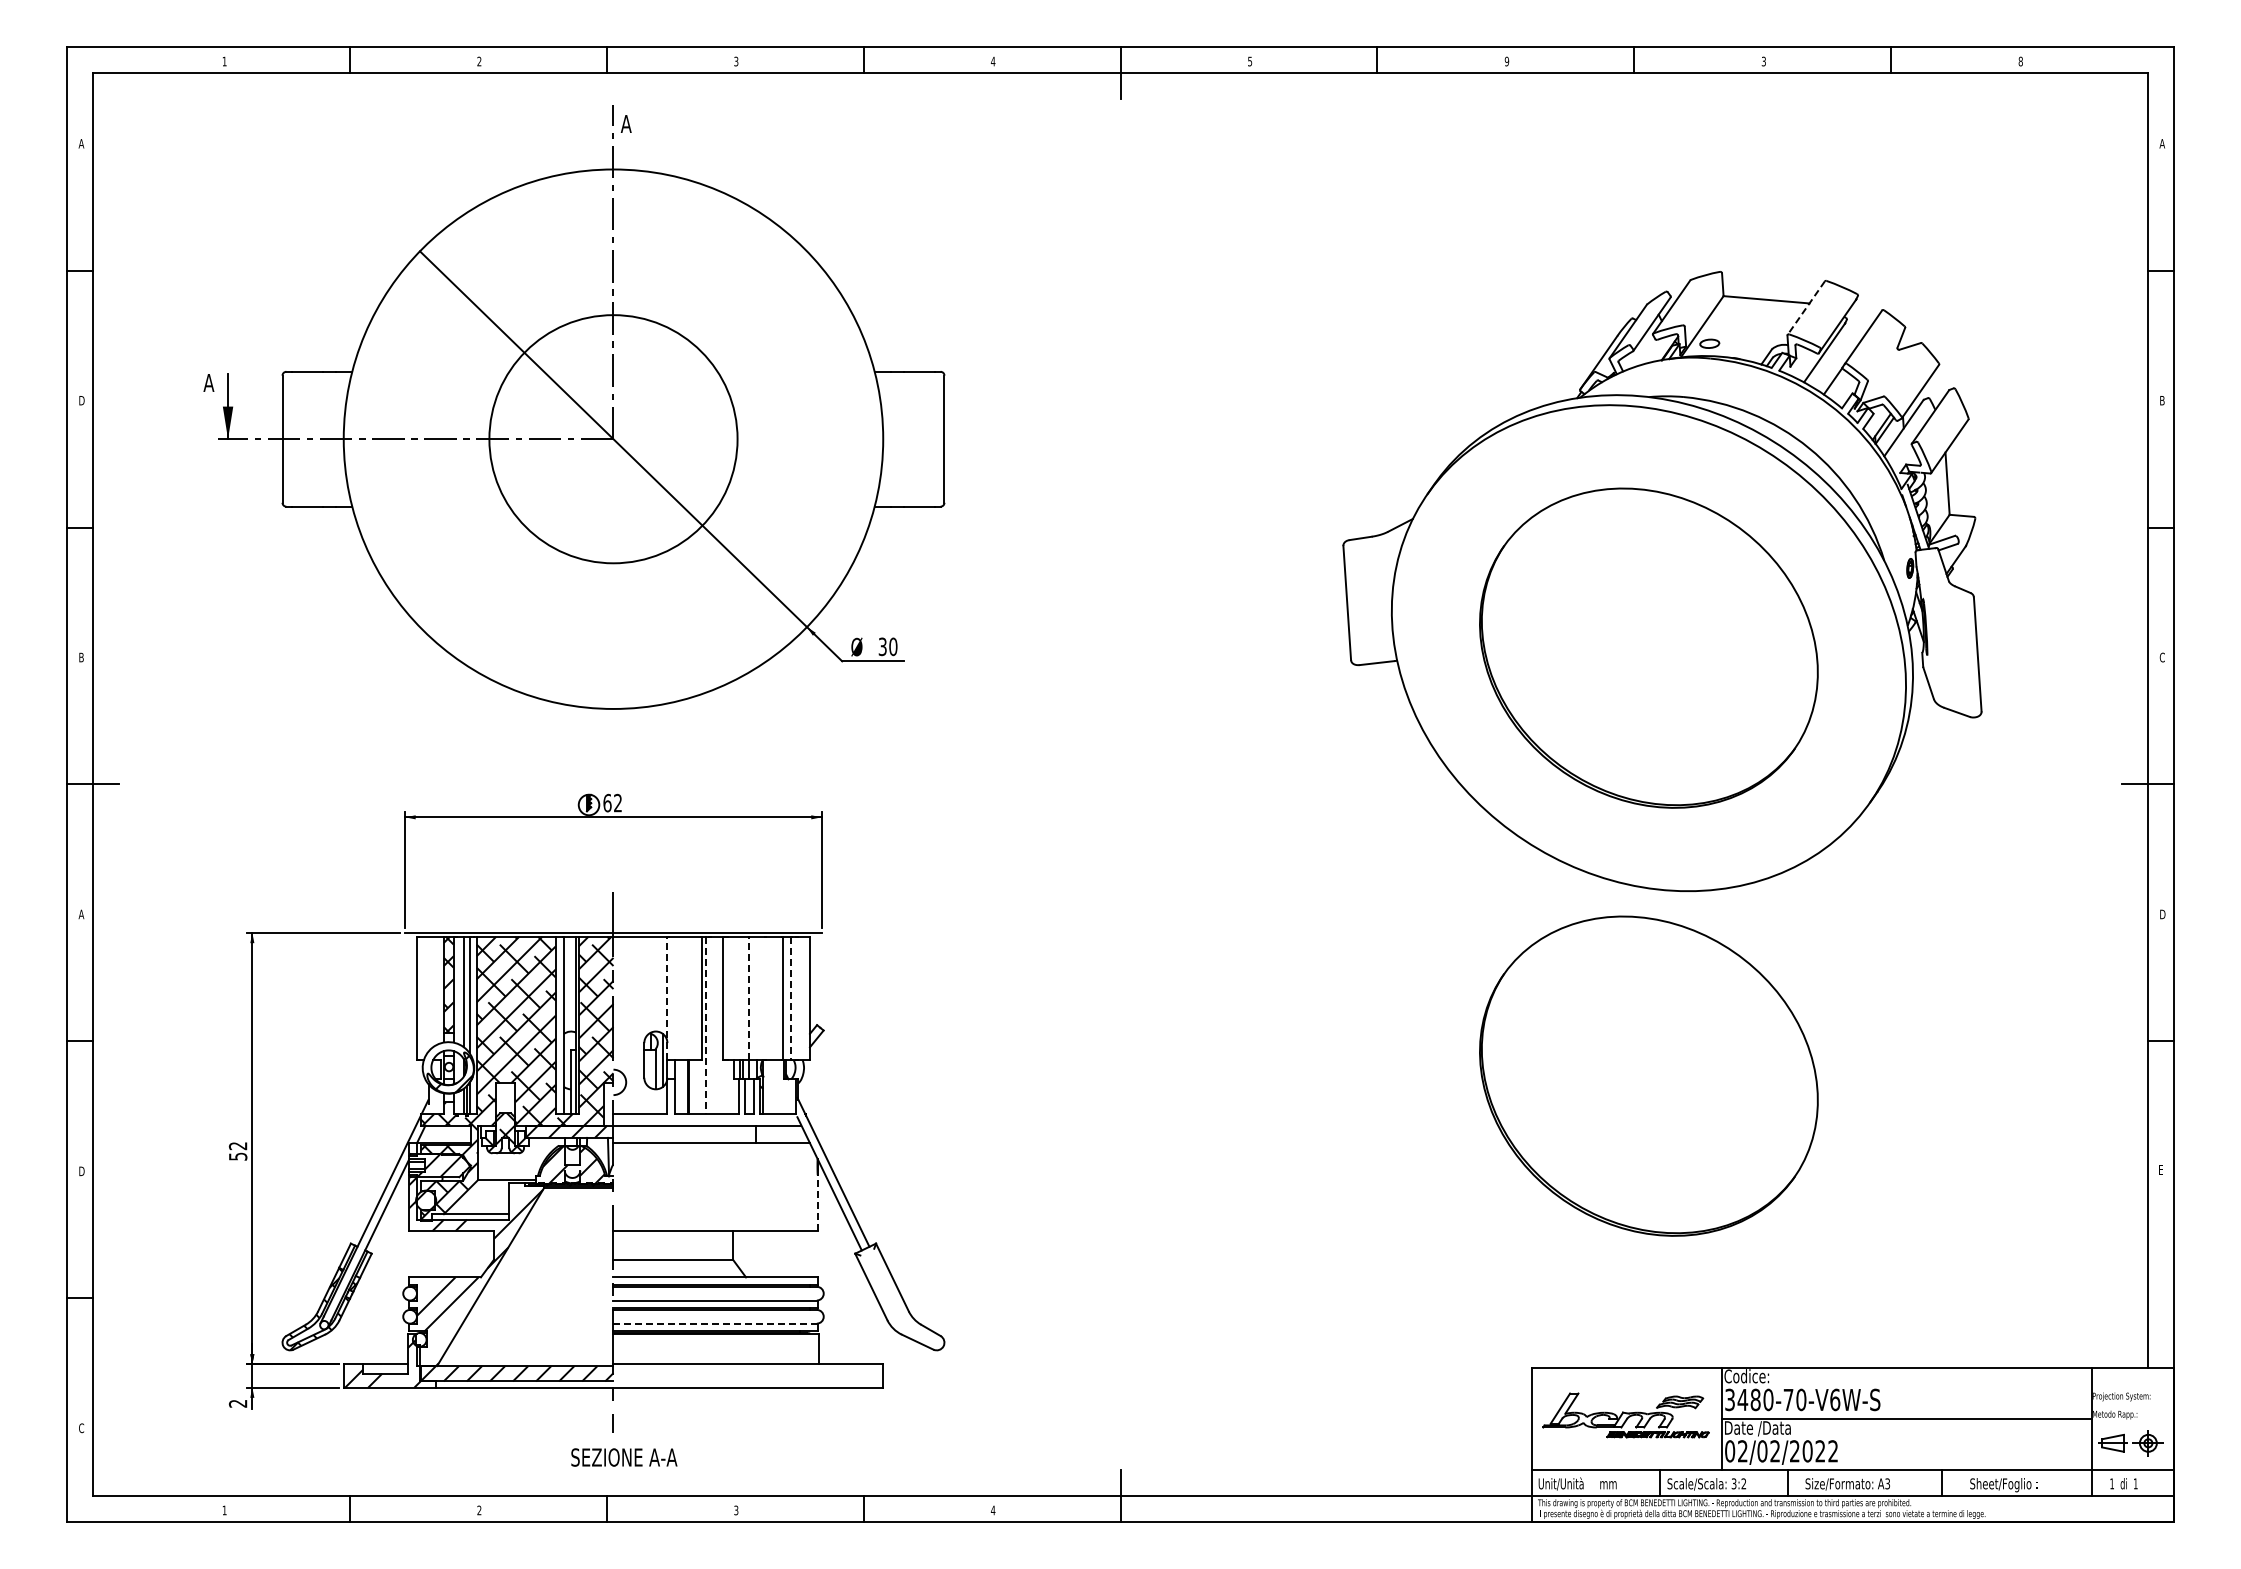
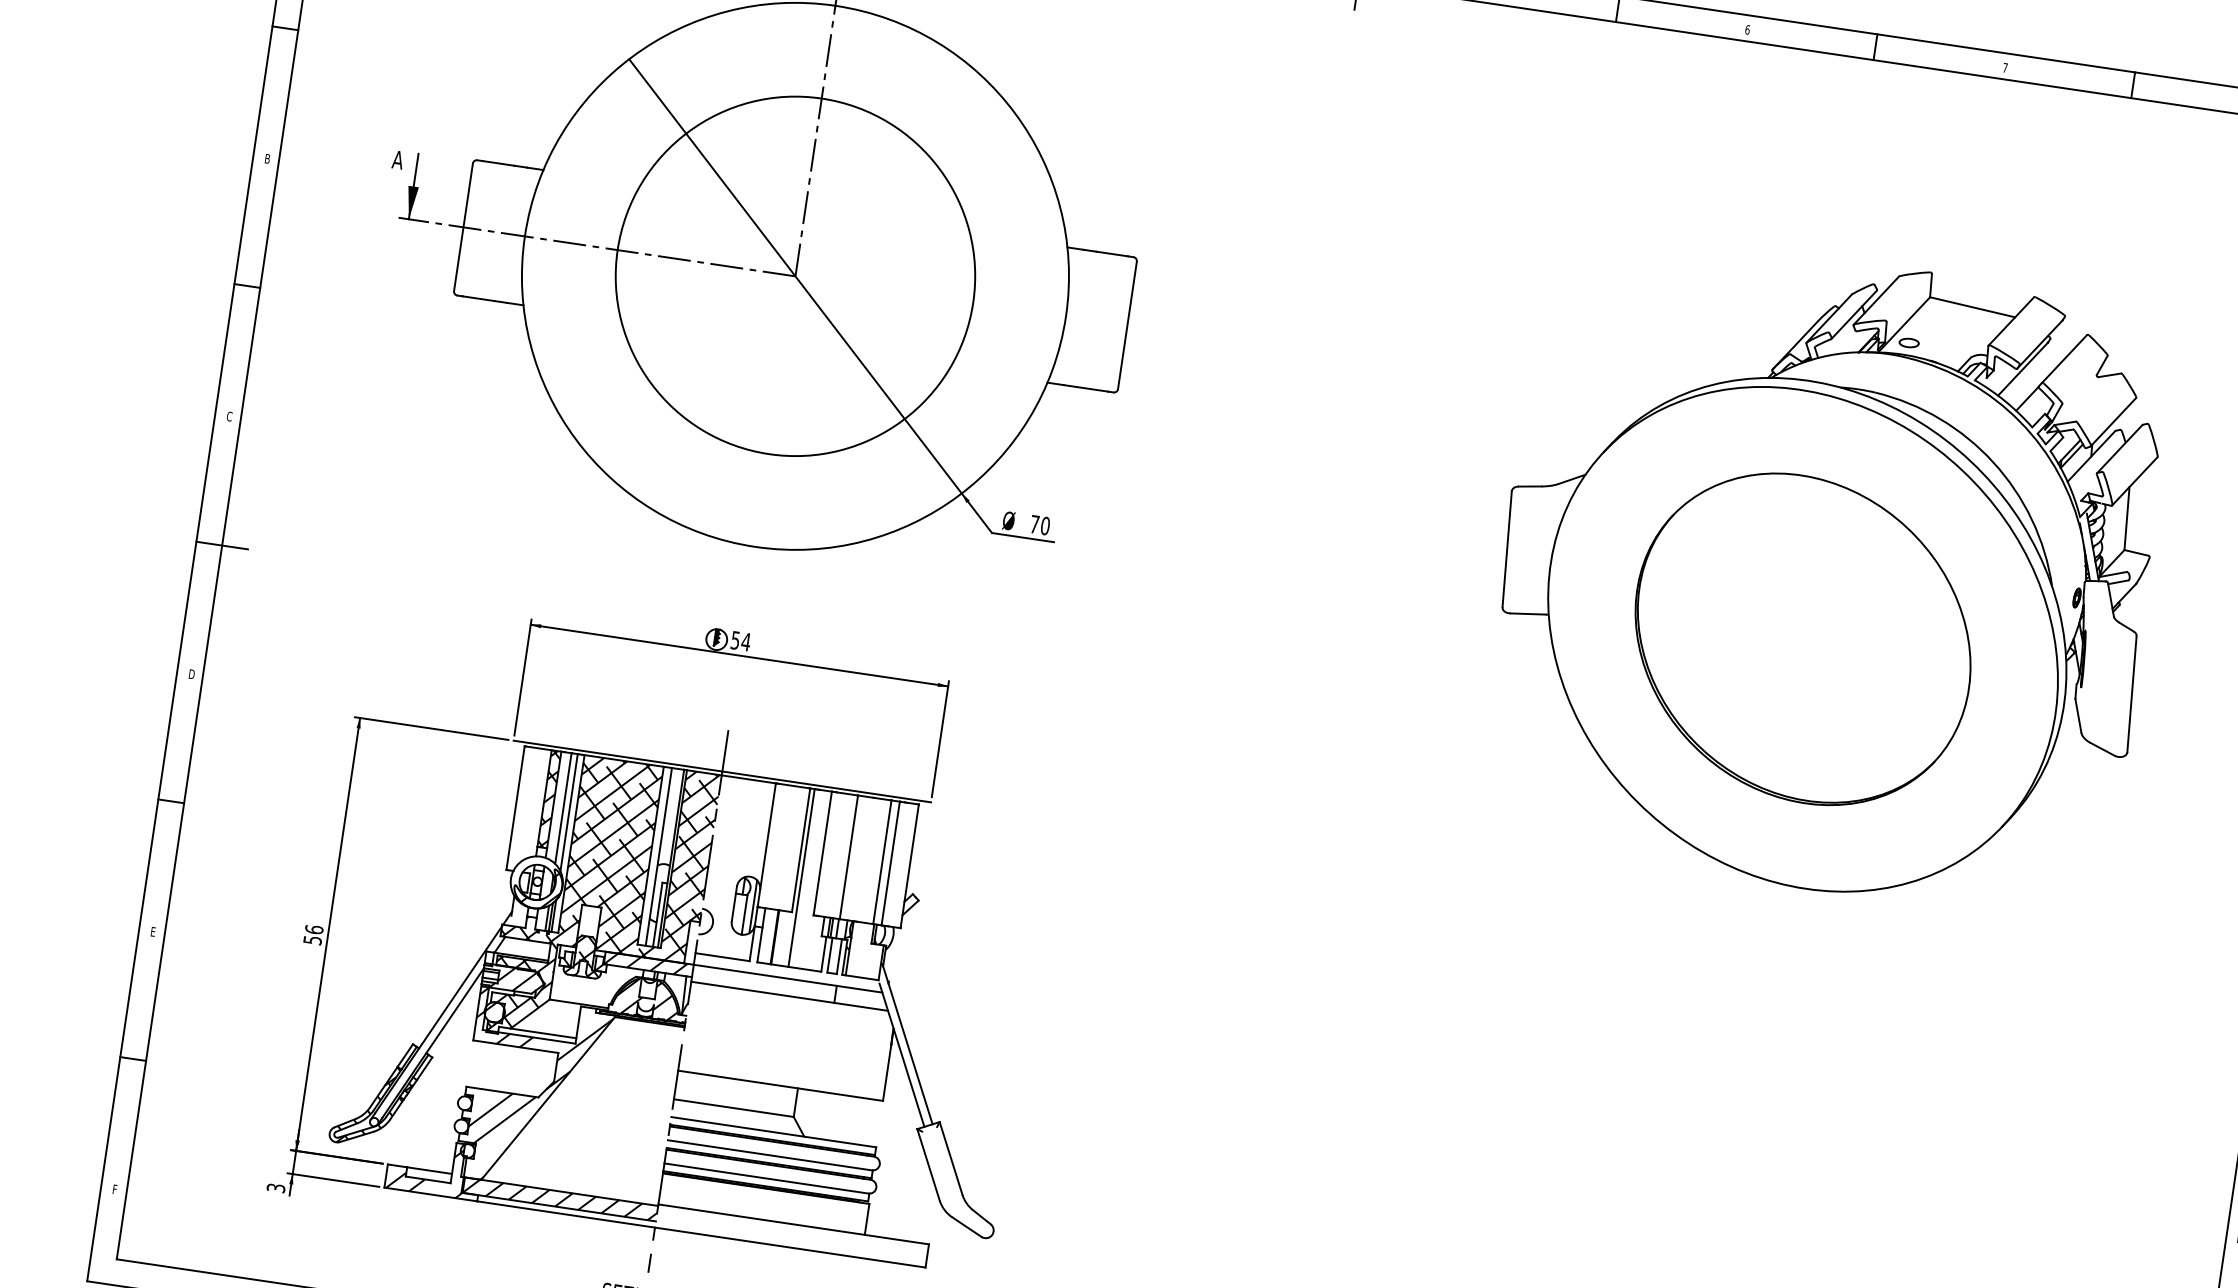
text: (1506, 61) -> (1747, 29), 9 -> 6
text: (1763, 61) -> (2004, 67), 3 -> 7
line: (1806, 308) -> (2011, 321), dashed -> solid
text: (82, 400) -> (268, 158), D -> B
circle: (613, 438) -> (795, 275), size x1.43
text: (882, 646) -> (1034, 524), 30 -> 70
text: (81, 657) -> (229, 416), B -> C
text: (612, 802) -> (740, 640), 62 -> 54
text: (81, 914) -> (191, 674), A -> D
line: (667, 998) -> (766, 845), dashed -> solid
line: (749, 998) -> (849, 857), dashed -> solid
line: (791, 998) -> (891, 863), dashed -> solid
line: (706, 1025) -> (801, 878), dashed -> solid
part: (1648, 1075) -> (1739, 1067), removed
text: (237, 1145) -> (313, 929), 52 -> 56
text: (81, 1171) -> (153, 932), D -> E
line: (817, 1203) -> (886, 1073), dashed -> solid
line: (715, 1323) -> (766, 1178), dashed -> solid
text: (238, 1403) -> (276, 1188), 2 -> 3
text: (81, 1428) -> (115, 1189), C -> F

